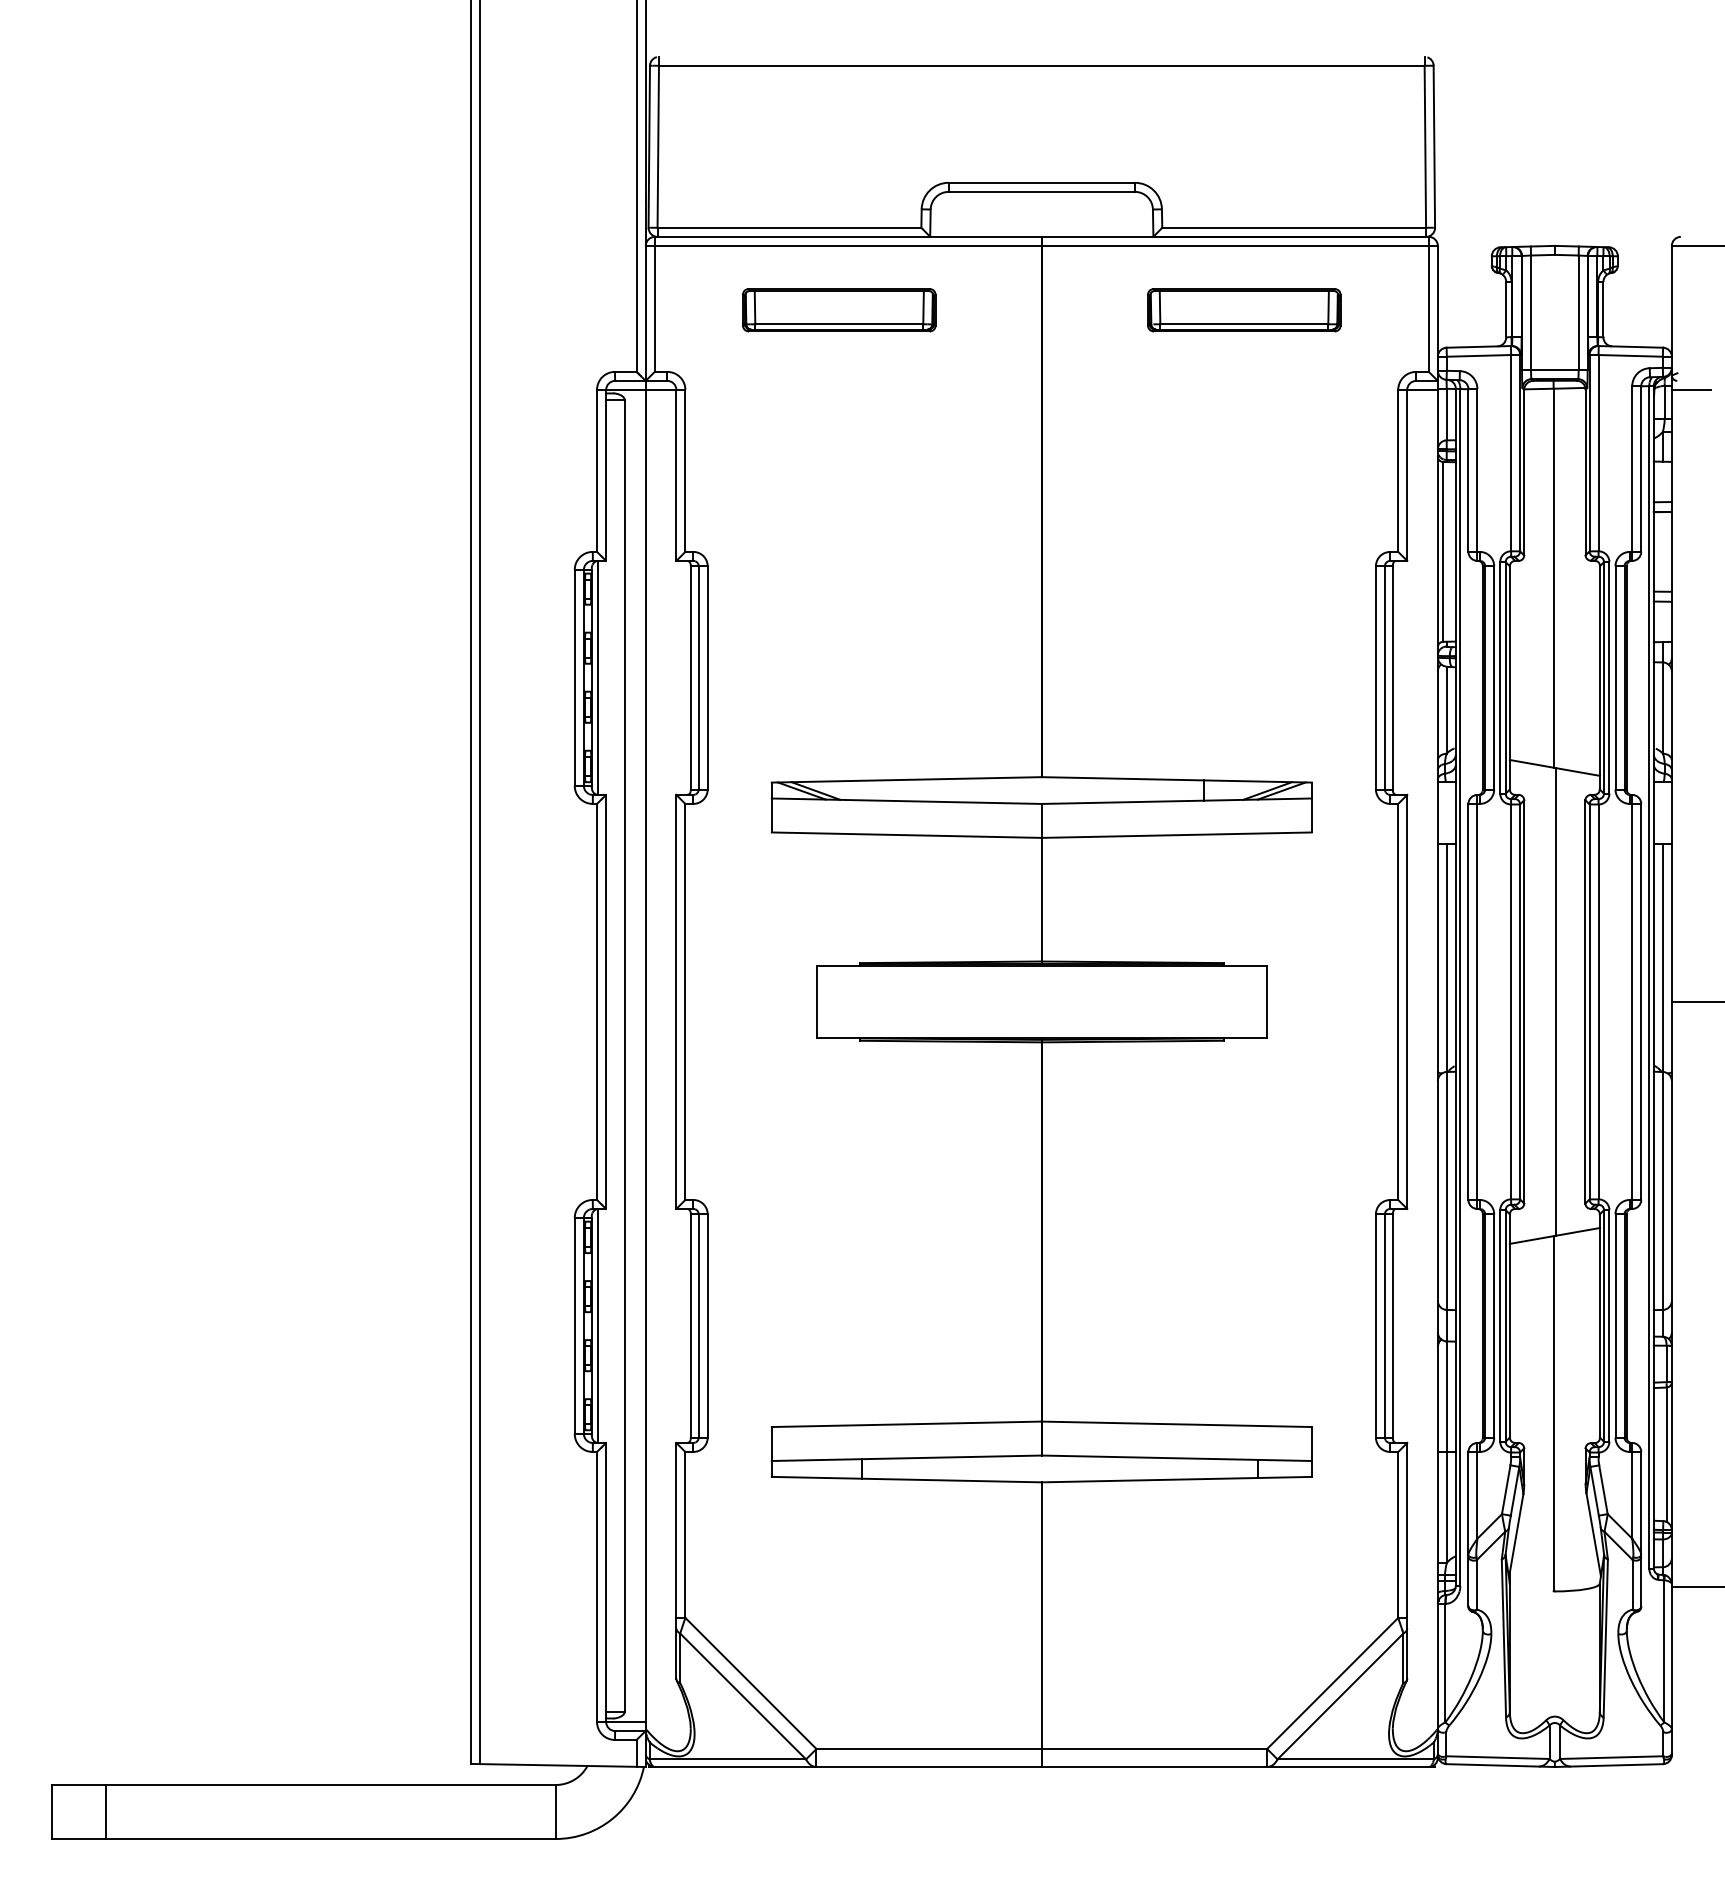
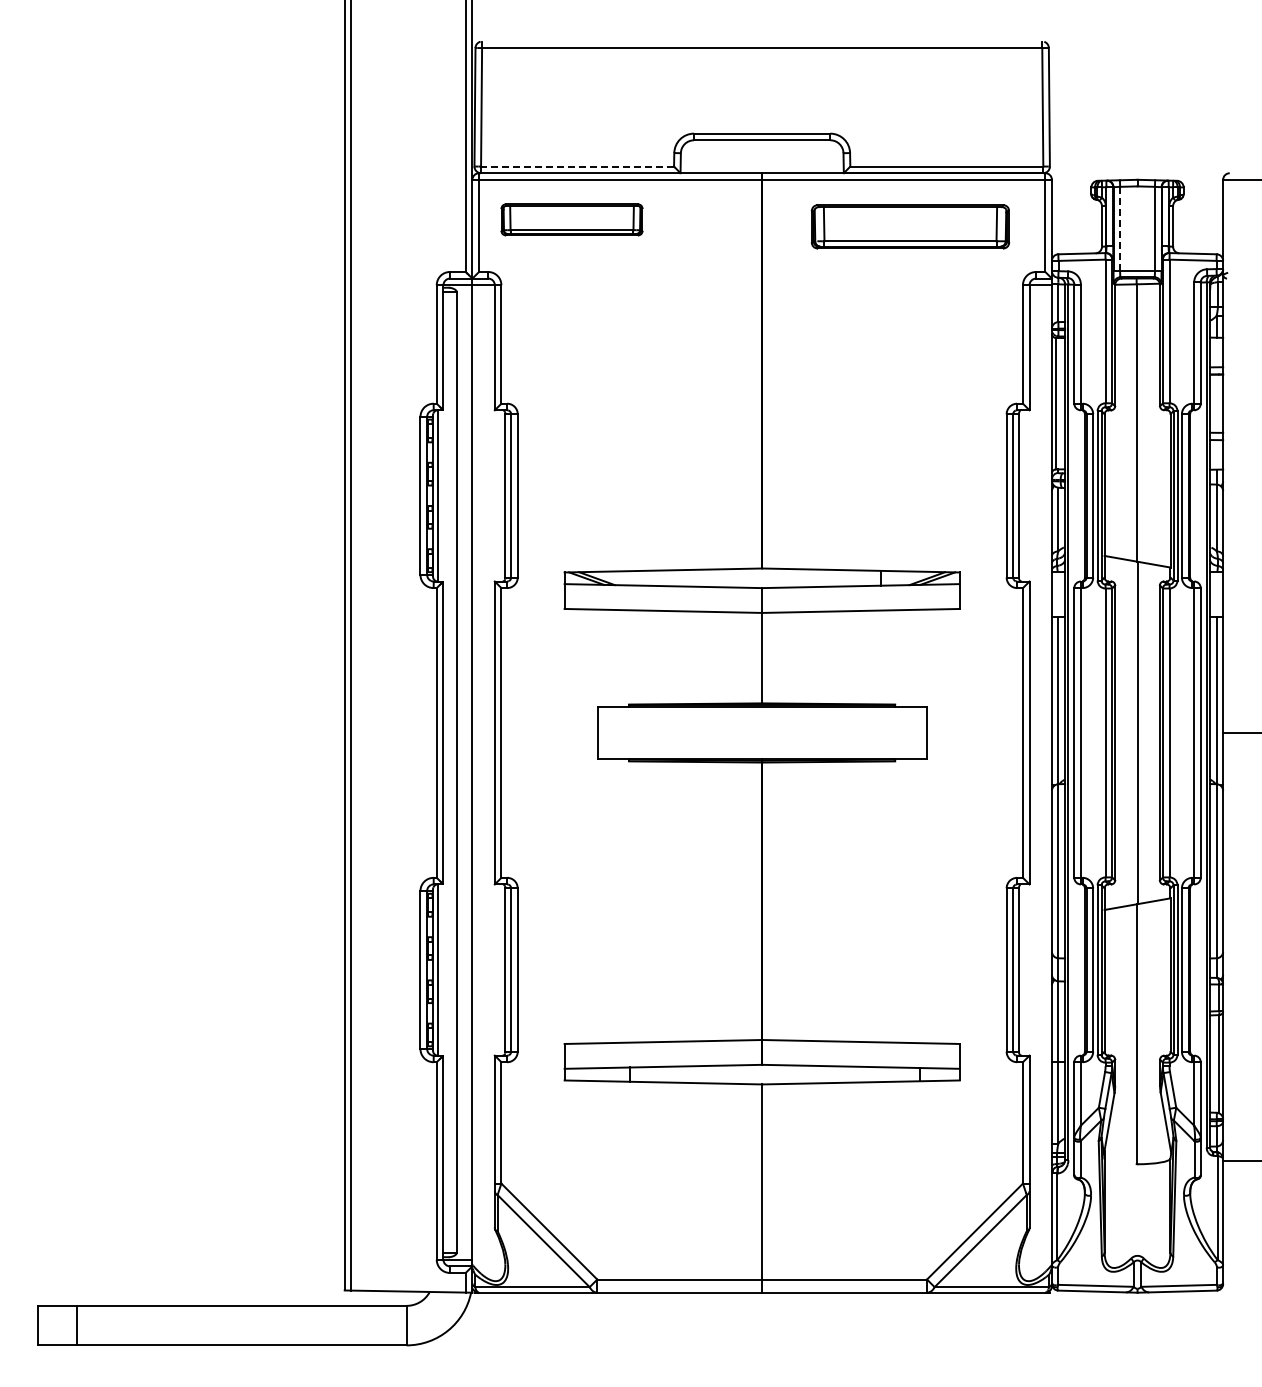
line: (789, 227) -> (577, 166), solid -> dashed
part: (838, 309) -> (571, 219), moved
part: (1243, 309) -> (909, 226), size x1.4
line: (1531, 312) -> (1120, 228), solid -> dashed
line: (1691, 390) -> (1237, 285), removed

